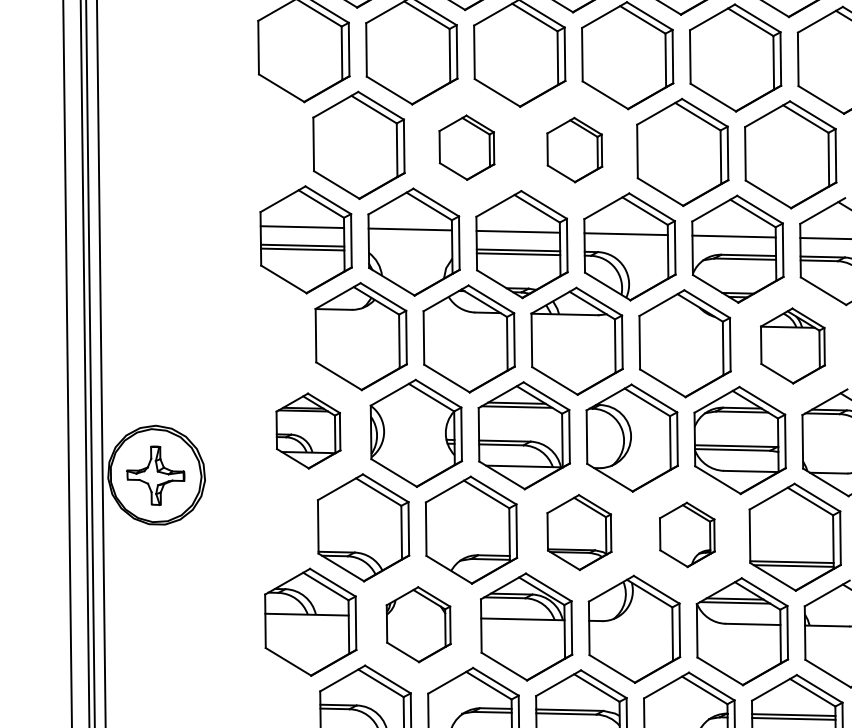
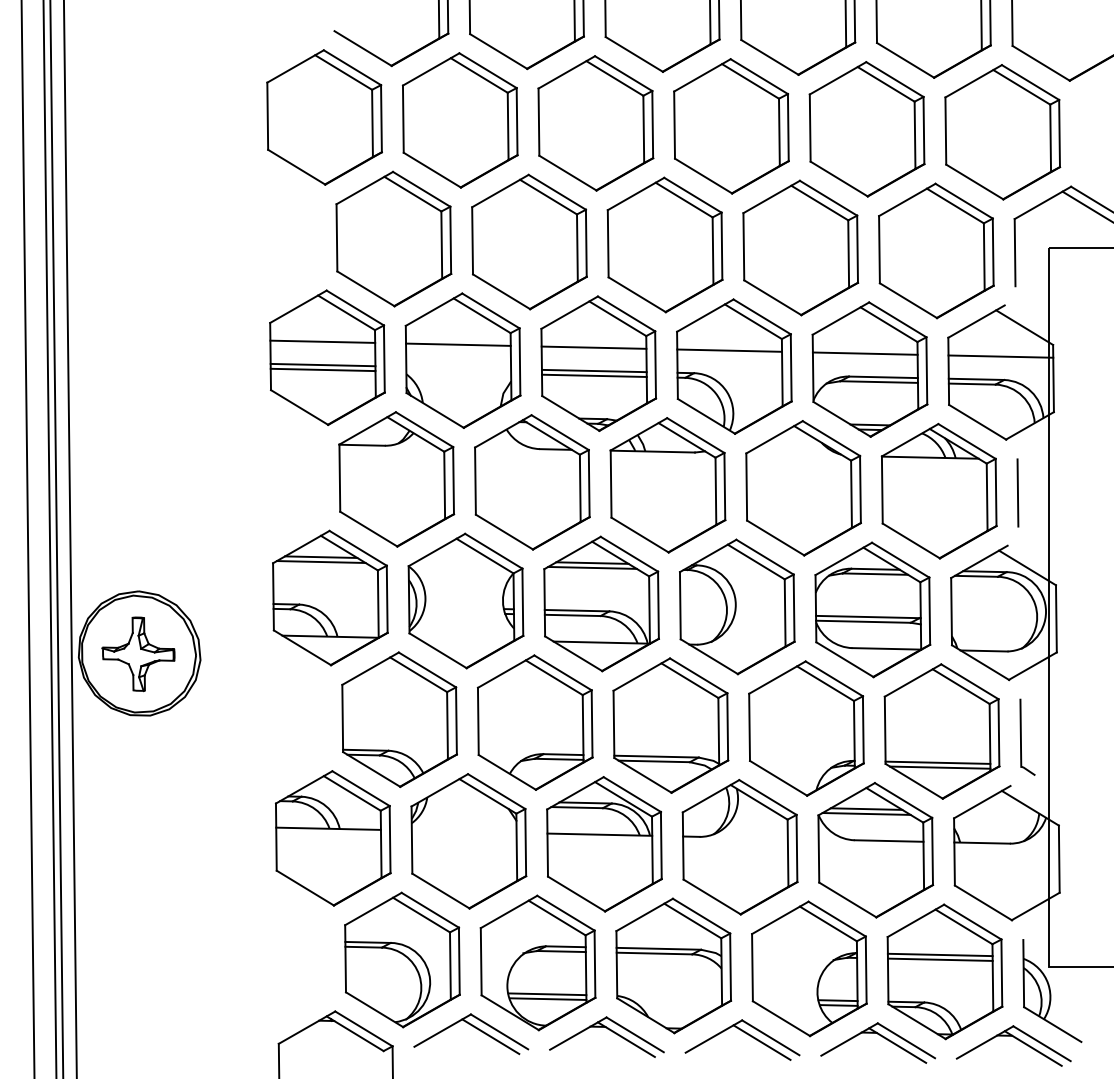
part: (466, 147) -> (529, 241), size x1.67
part: (574, 149) -> (664, 244), size x1.67
part: (792, 345) -> (938, 490), size x1.43
part: (308, 430) -> (330, 597), size x1.43
part: (579, 532) -> (670, 725), size x1.43
part: (687, 534) -> (806, 728), size x1.67
part: (418, 624) -> (468, 841), size x1.43

